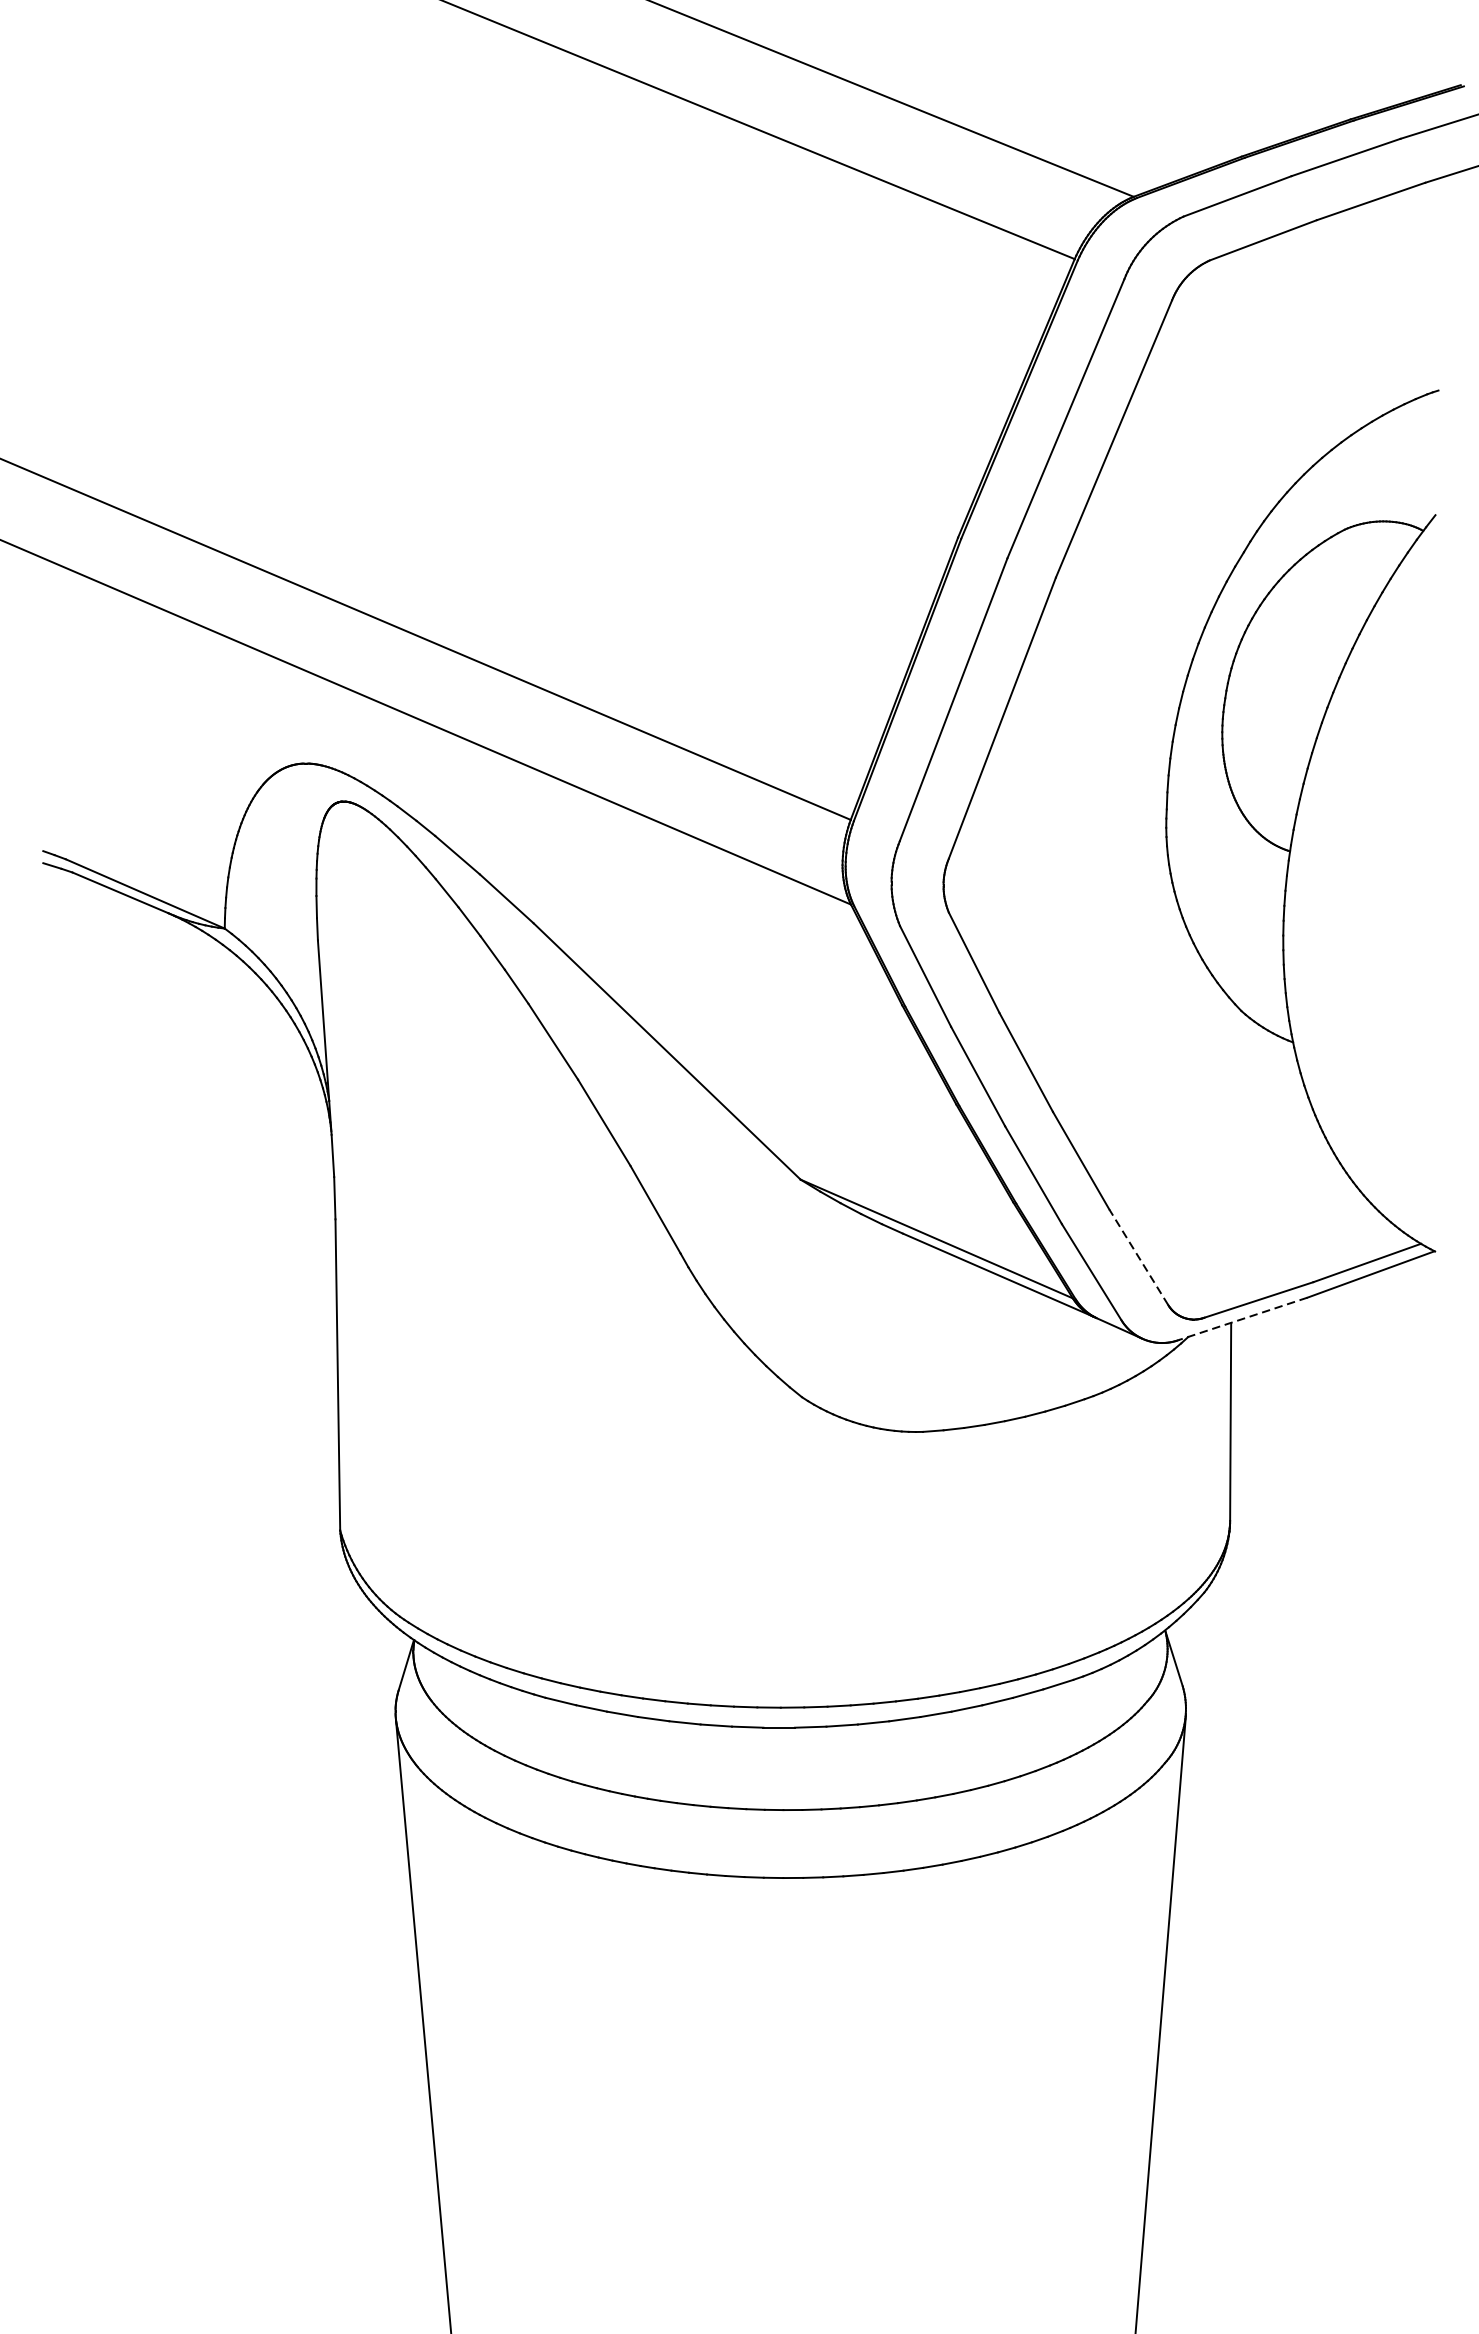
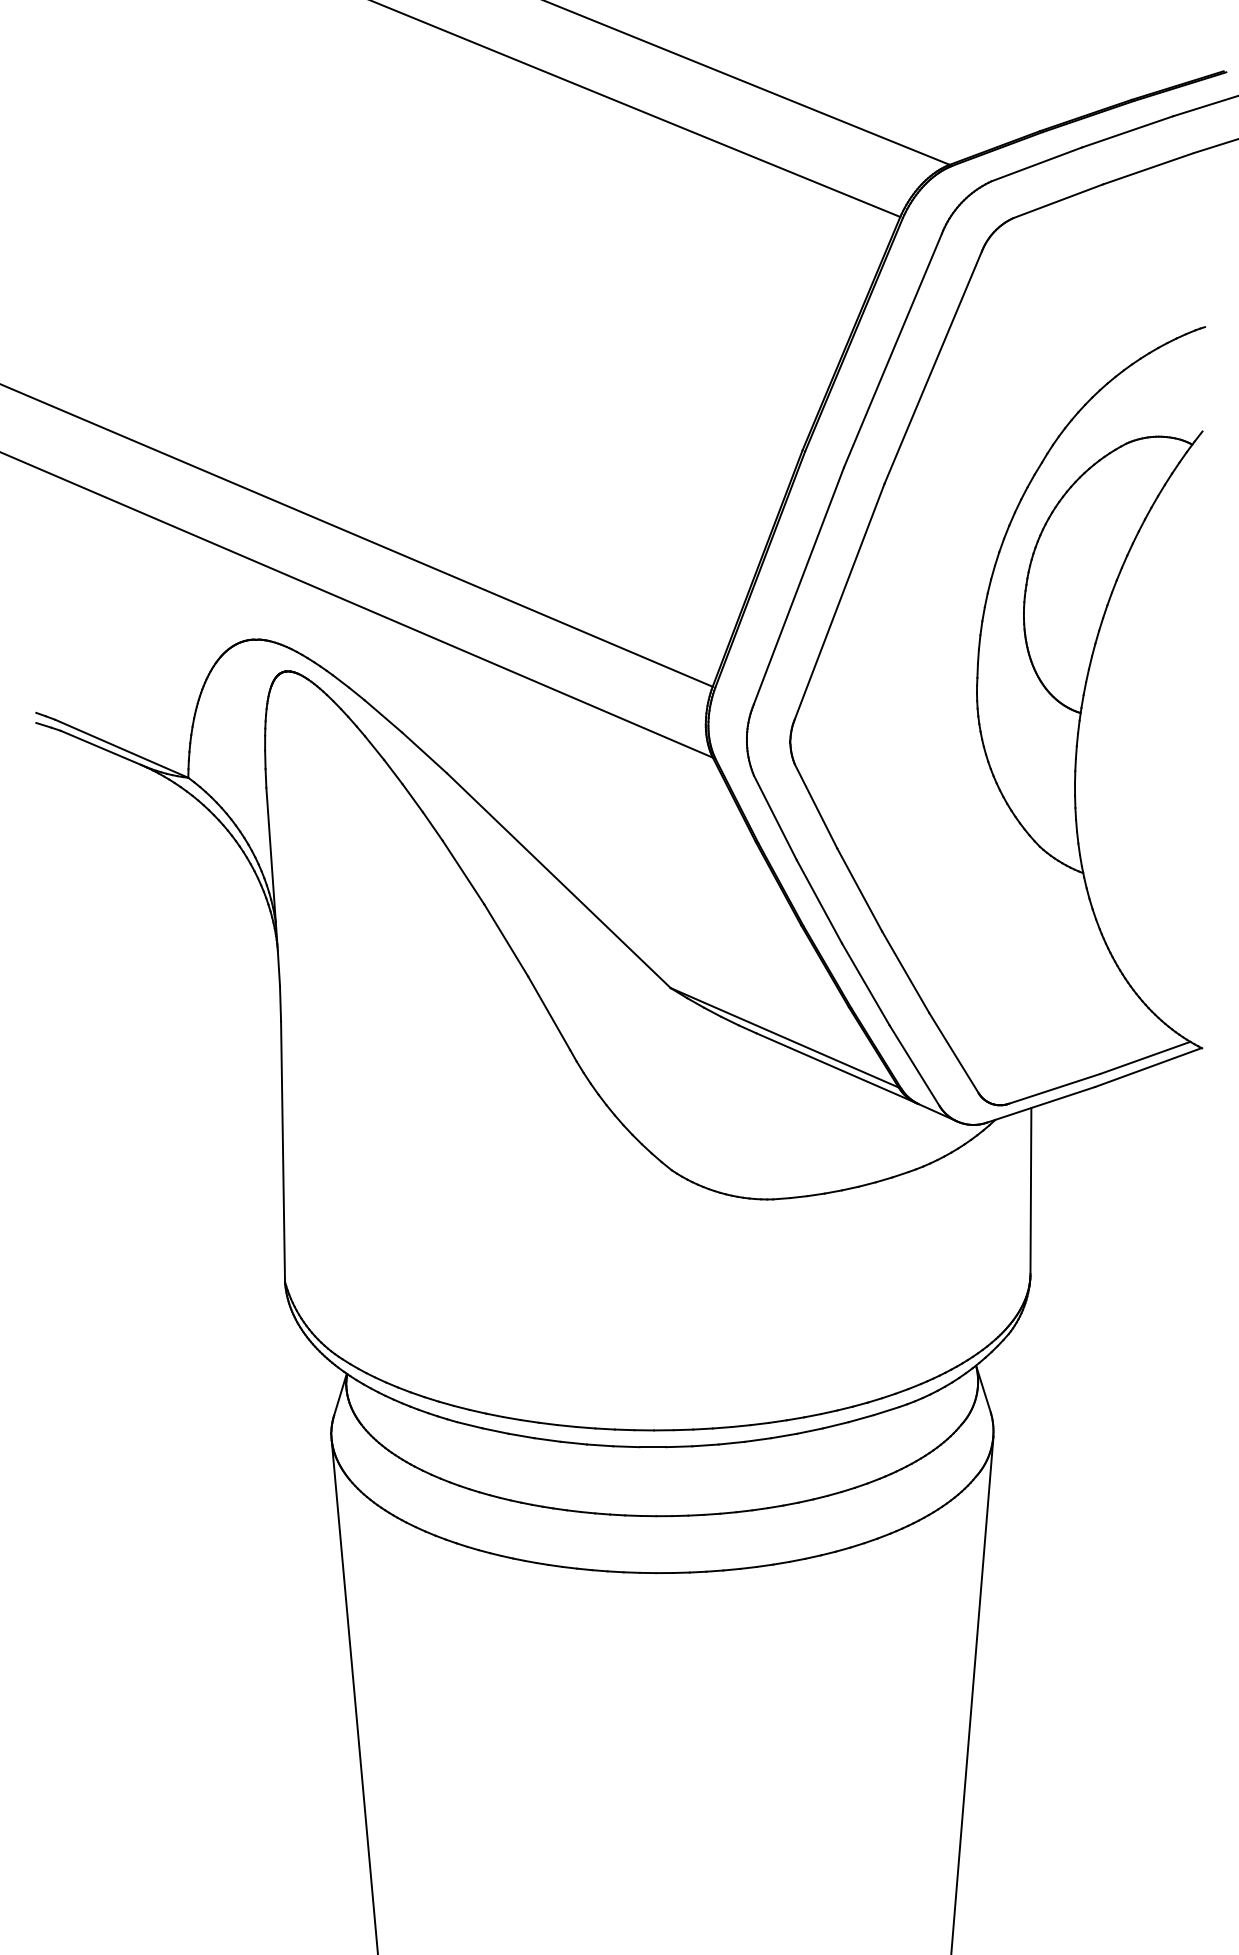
line: (1138, 1256) -> (953, 1052), dashed -> solid
line: (1243, 1318) -> (1041, 1104), dashed -> solid

